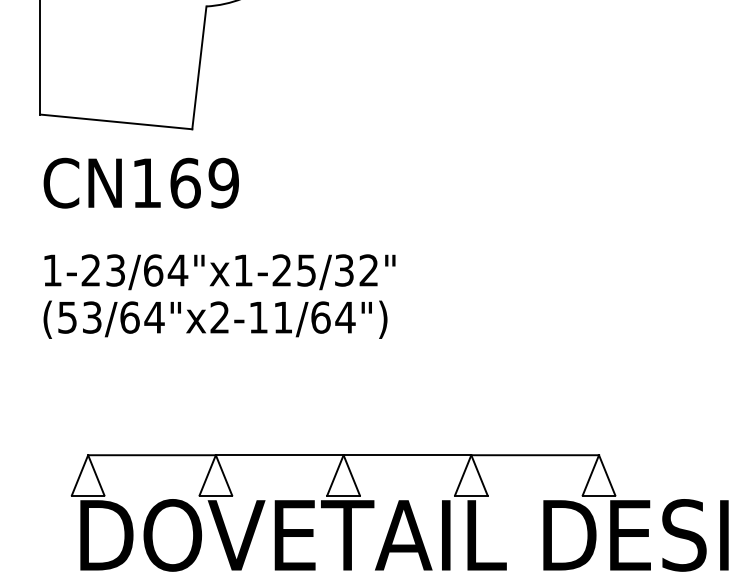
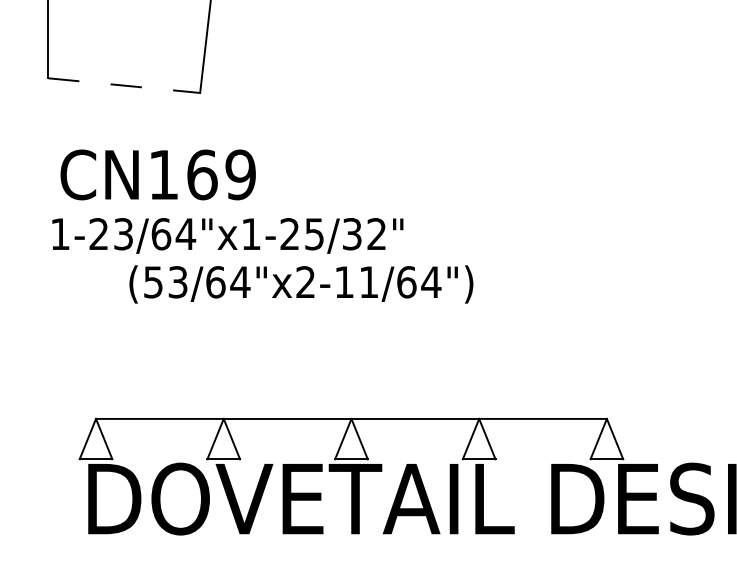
line: (116, 121) -> (124, 85), solid -> dashed
text: (140, 182) -> (157, 174), moved
text: (215, 319) -> (301, 284), moved

